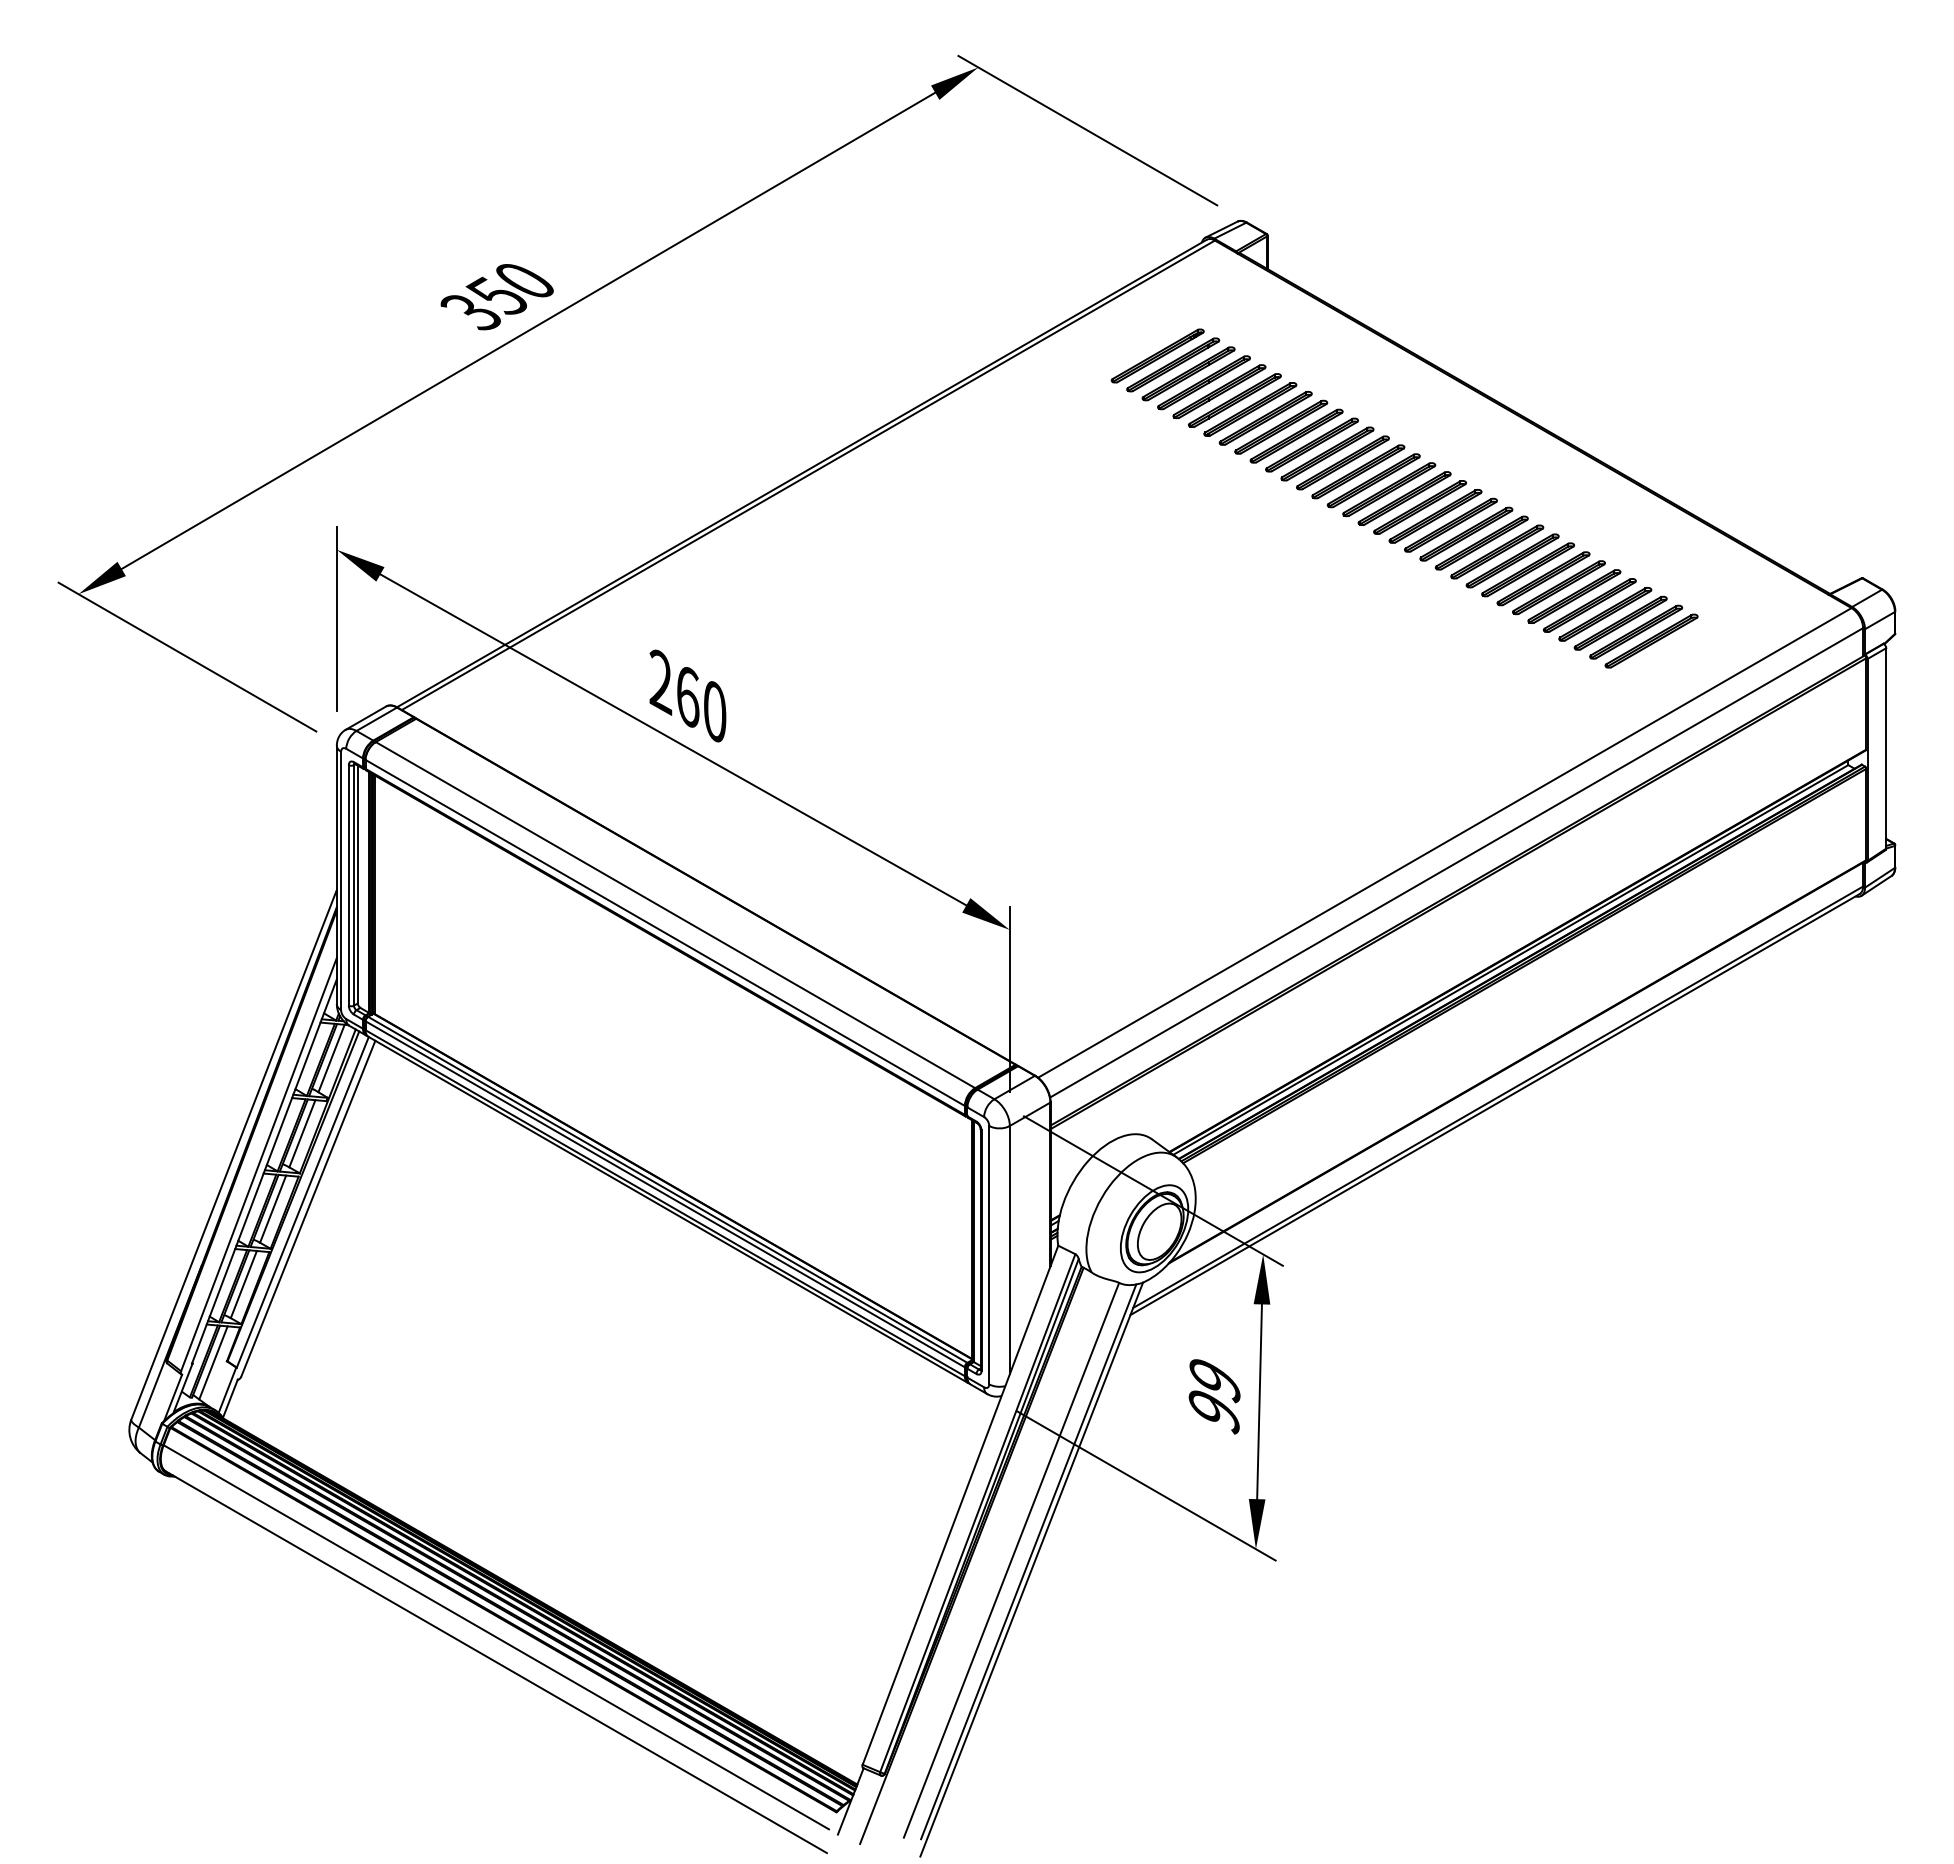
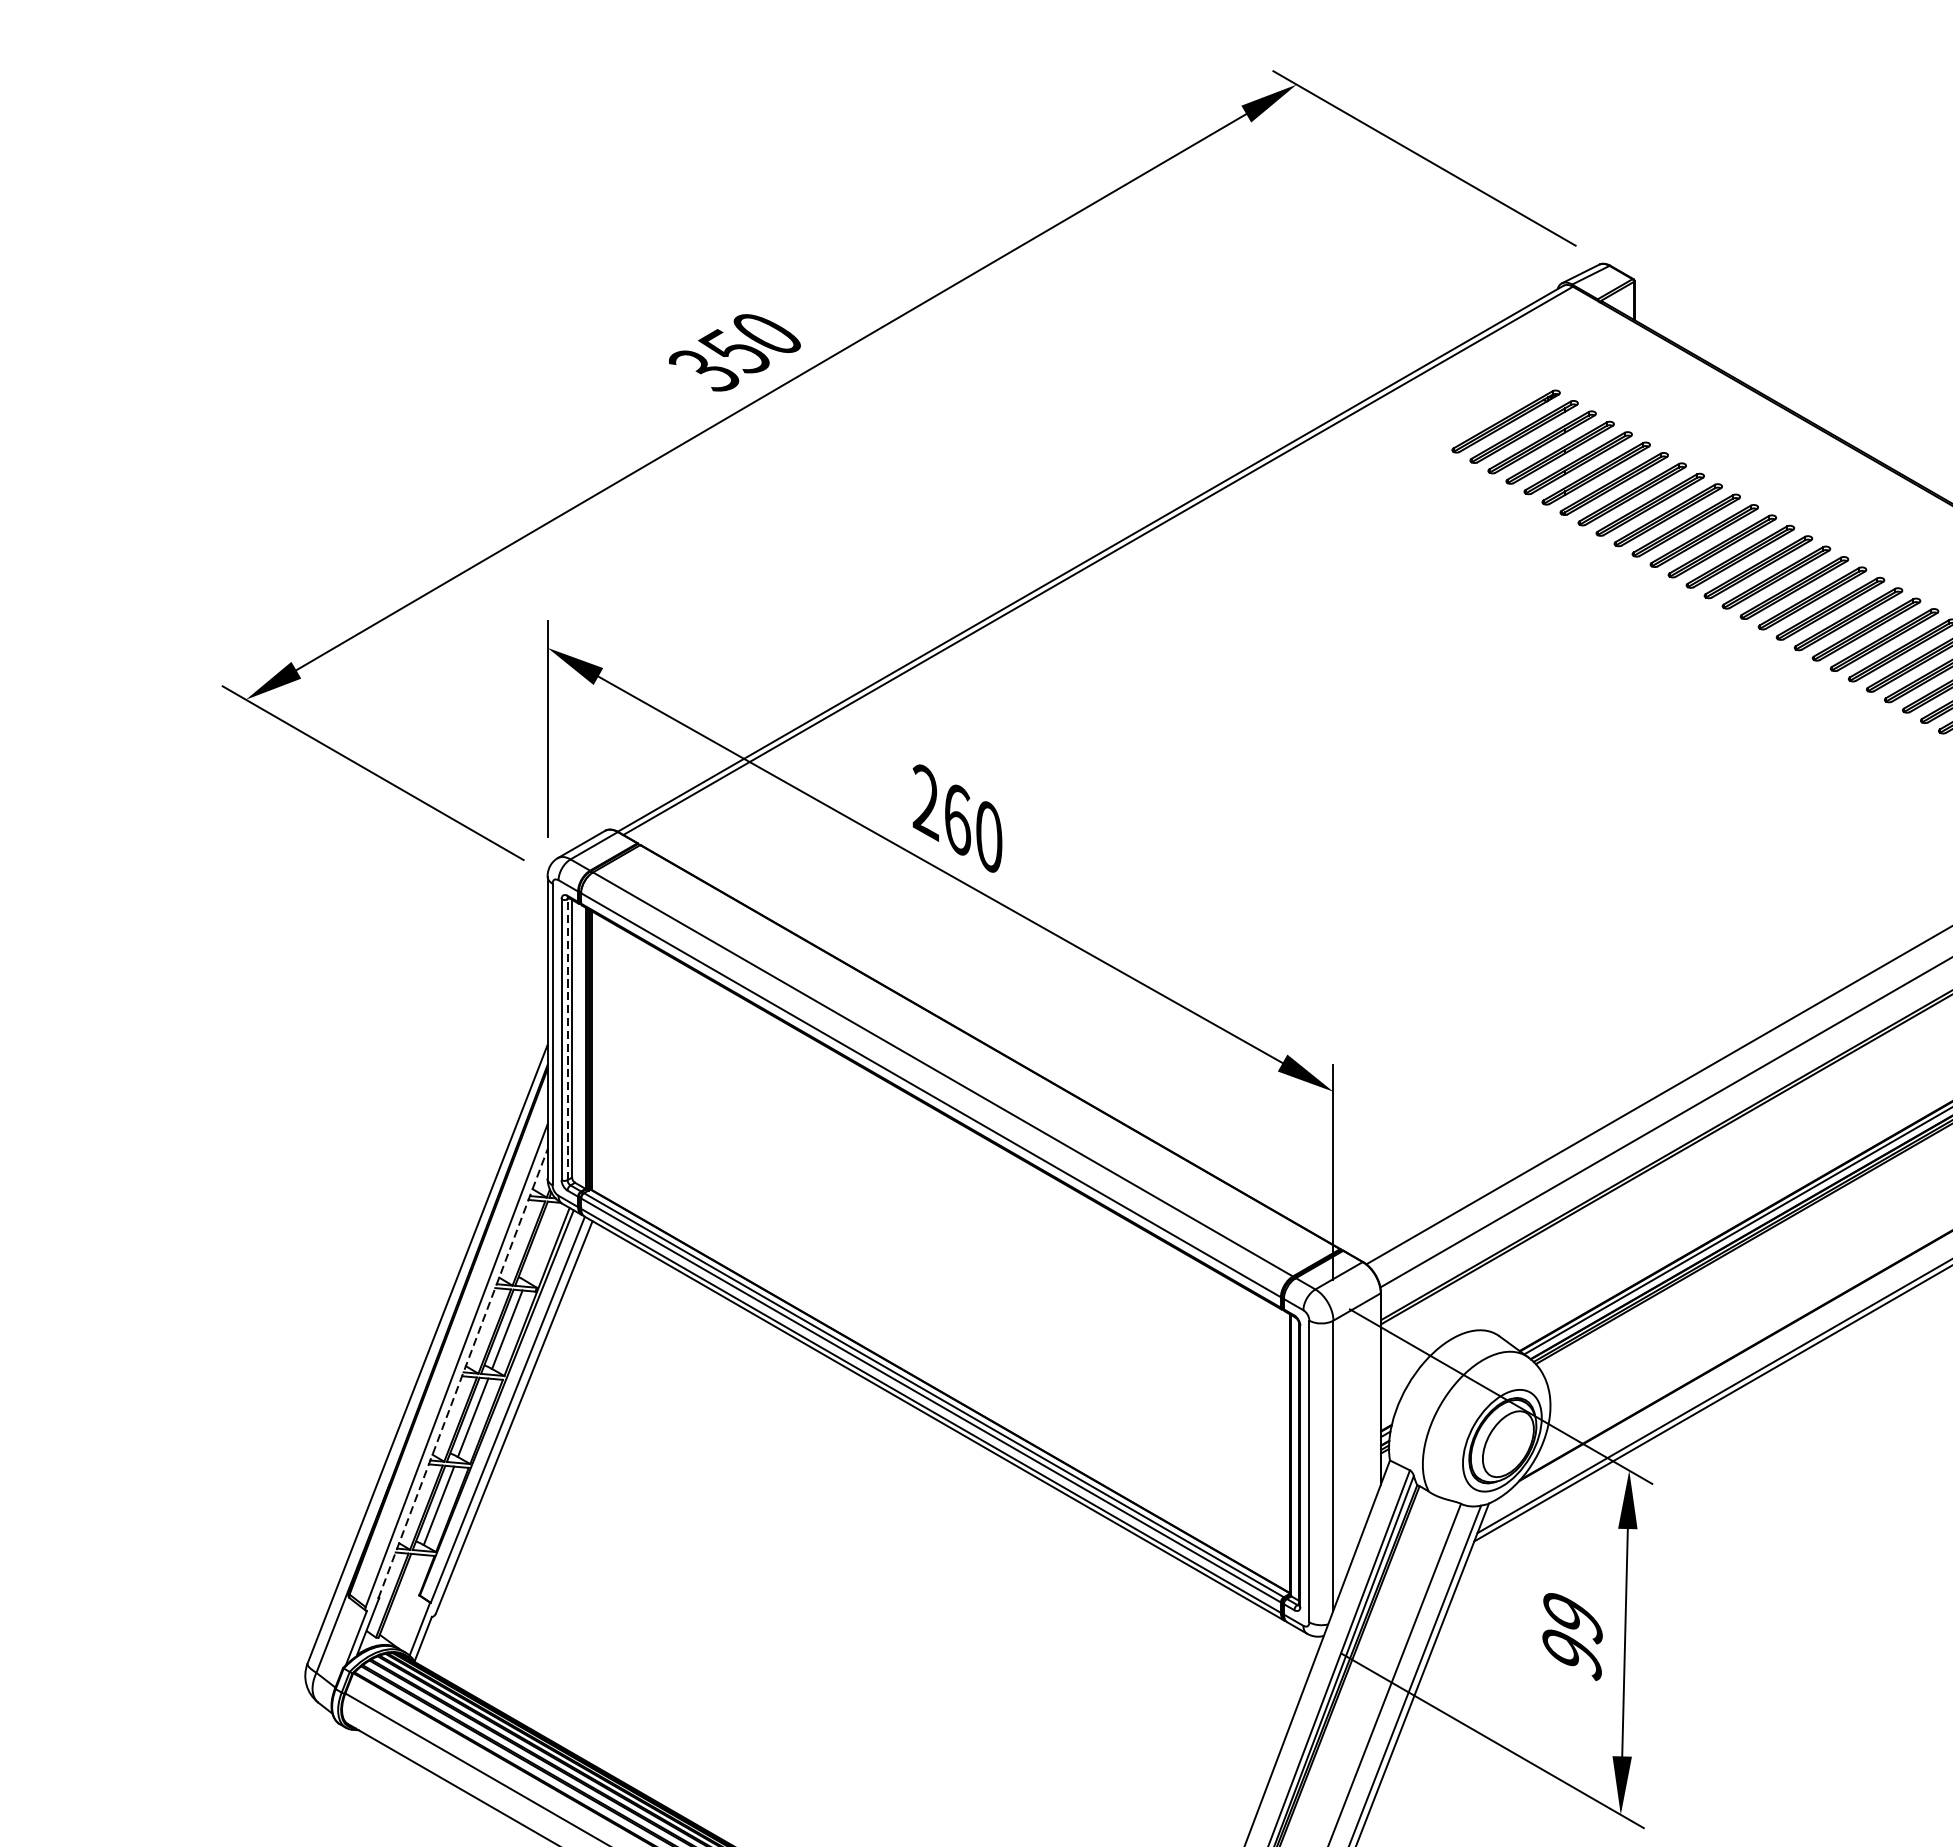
line: (353, 884) -> (567, 1038), solid -> dashed
line: (331, 1058) -> (541, 1241), removed
line: (264, 1170) -> (463, 1372), solid -> dashed
line: (213, 1362) -> (403, 1596), removed

